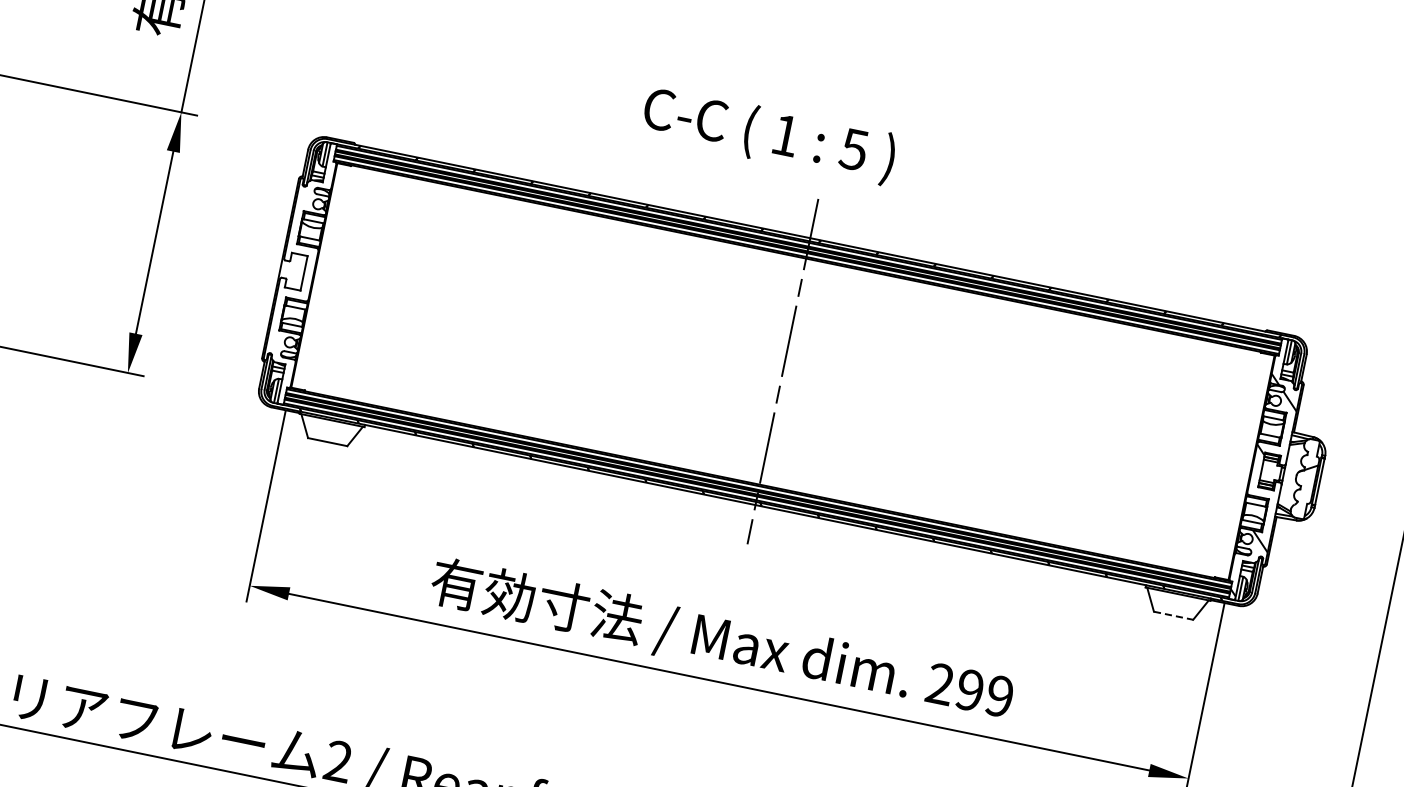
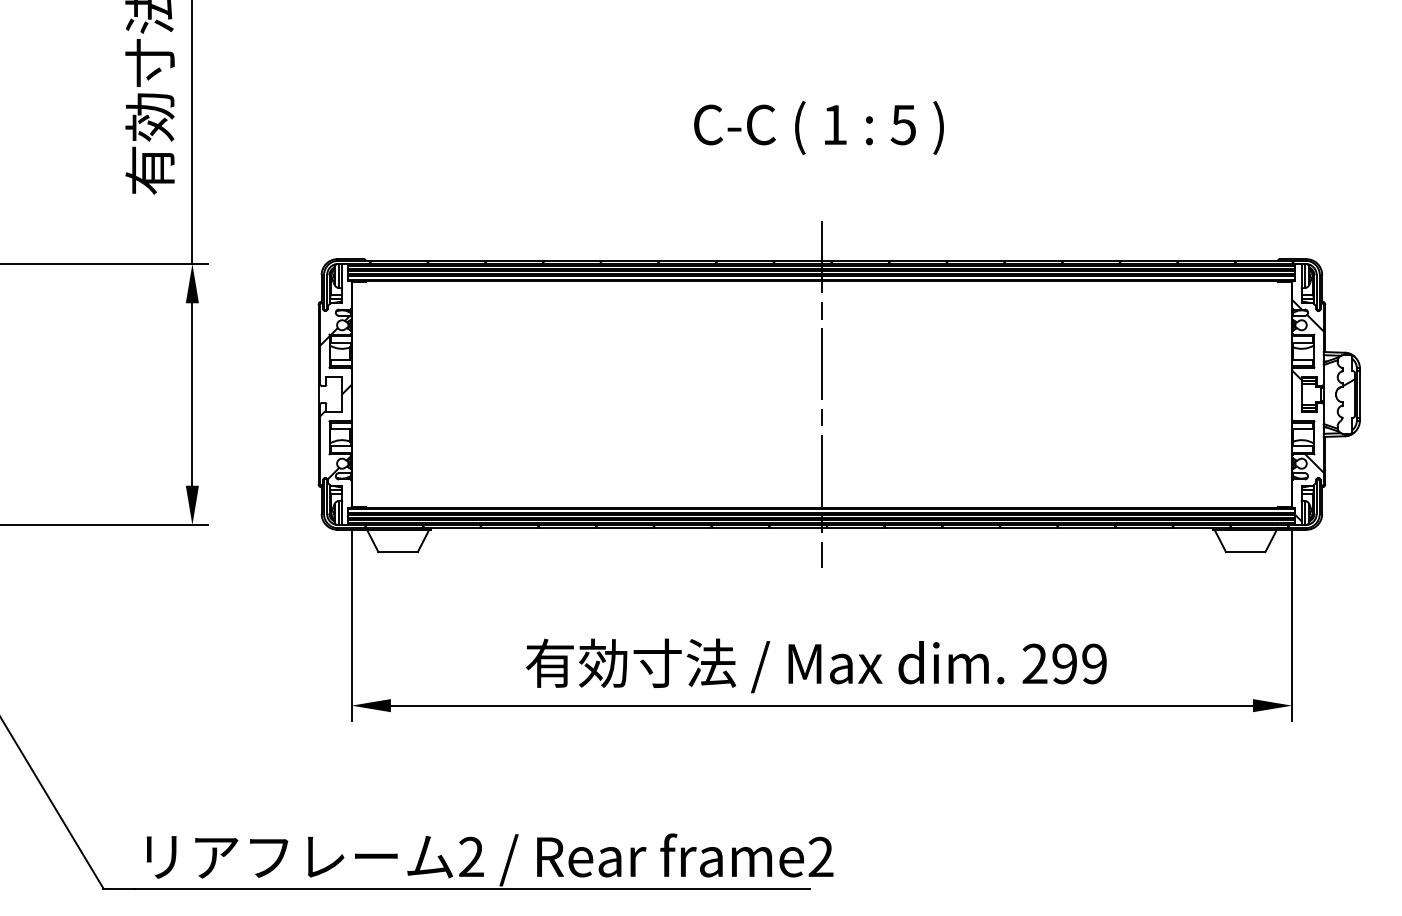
text: (768, 134) -> (818, 127), moved
hatch: (296, 277) -> (335, 400), added
line: (1173, 616) -> (1245, 552), dashed -> solid

